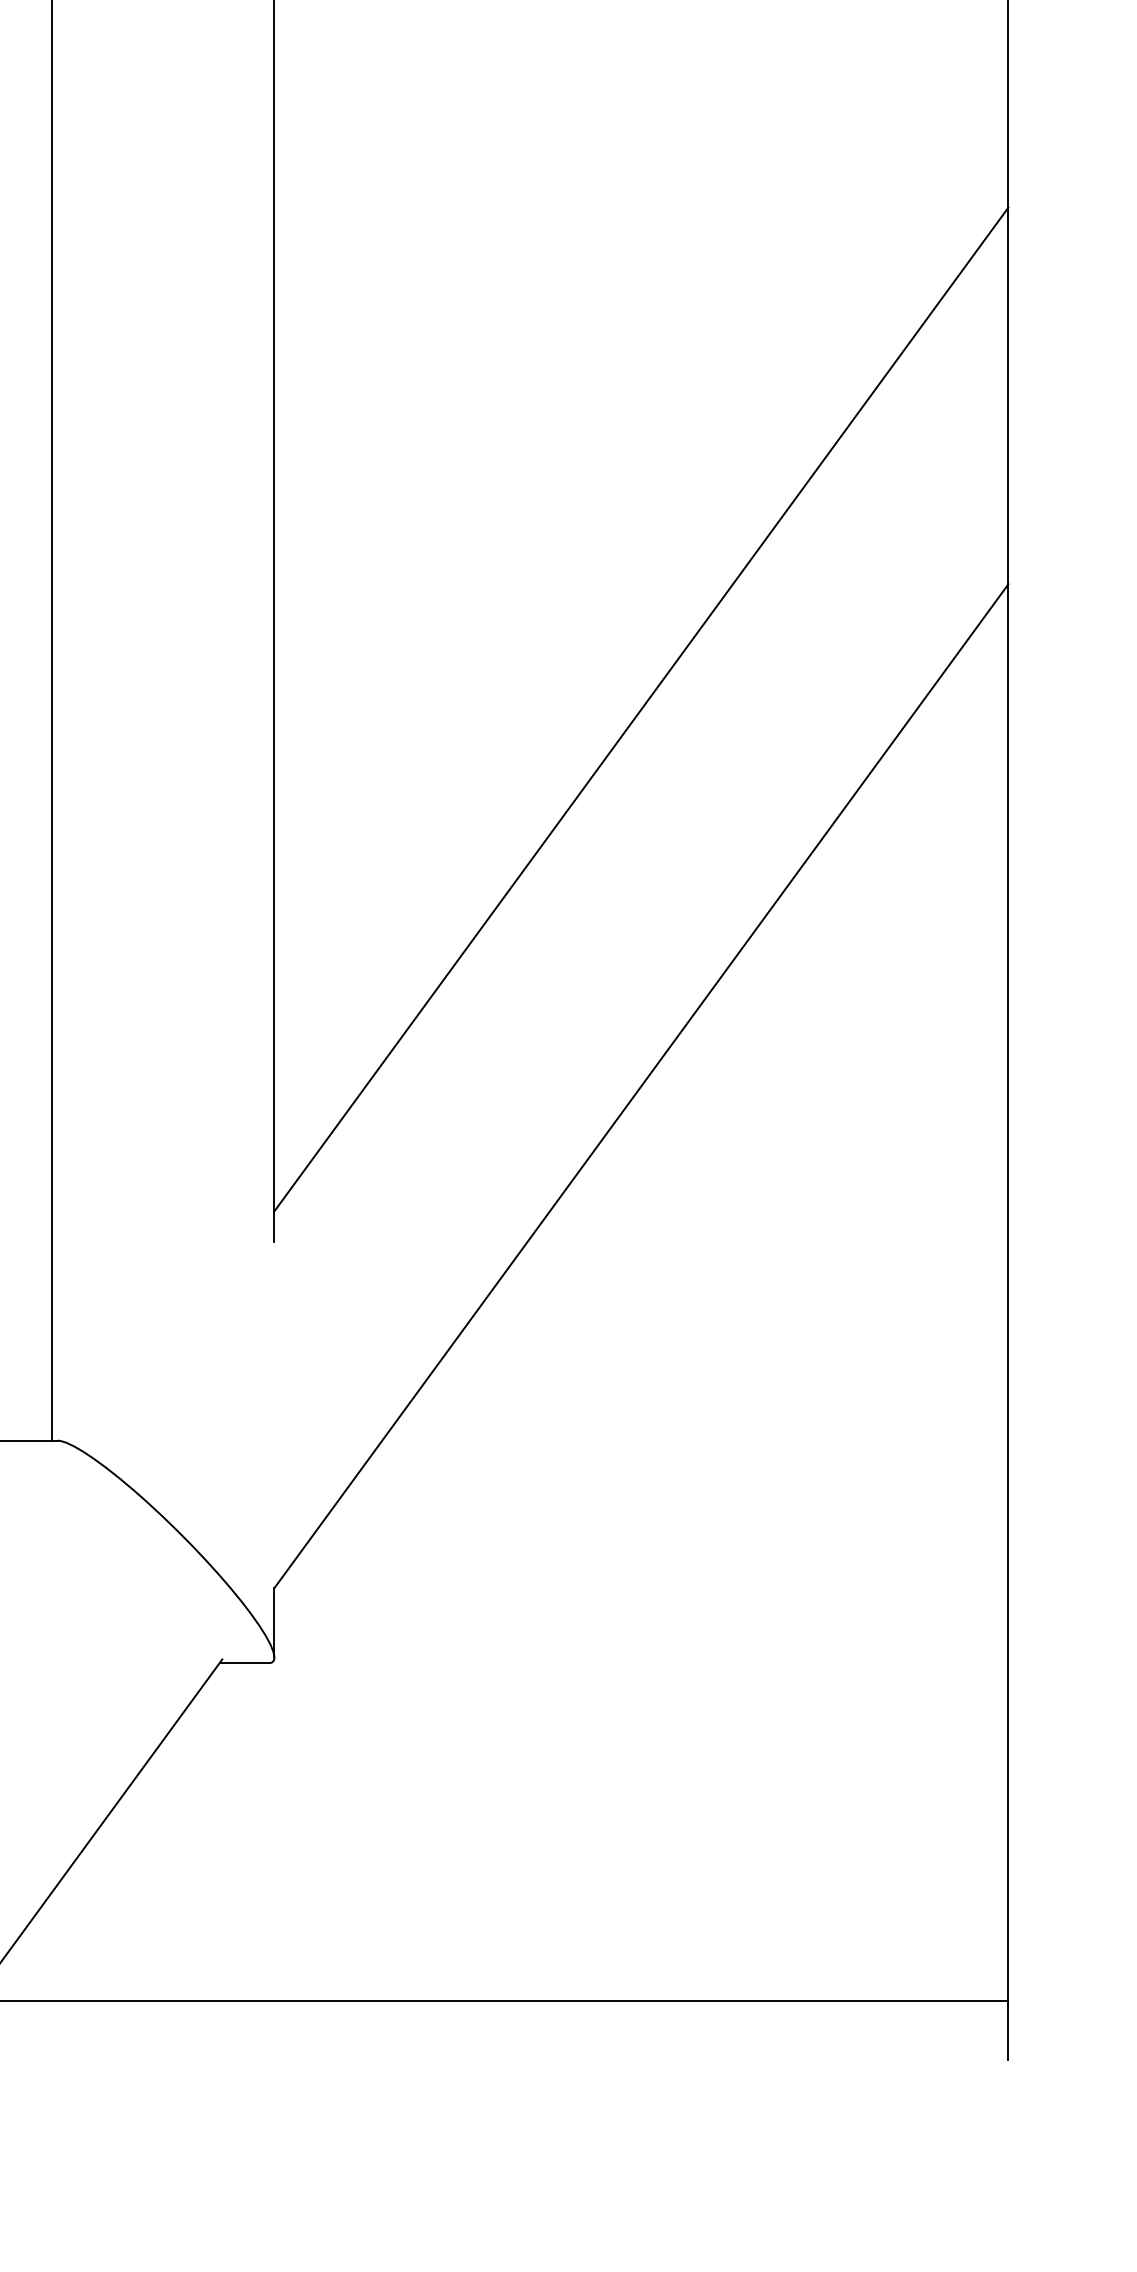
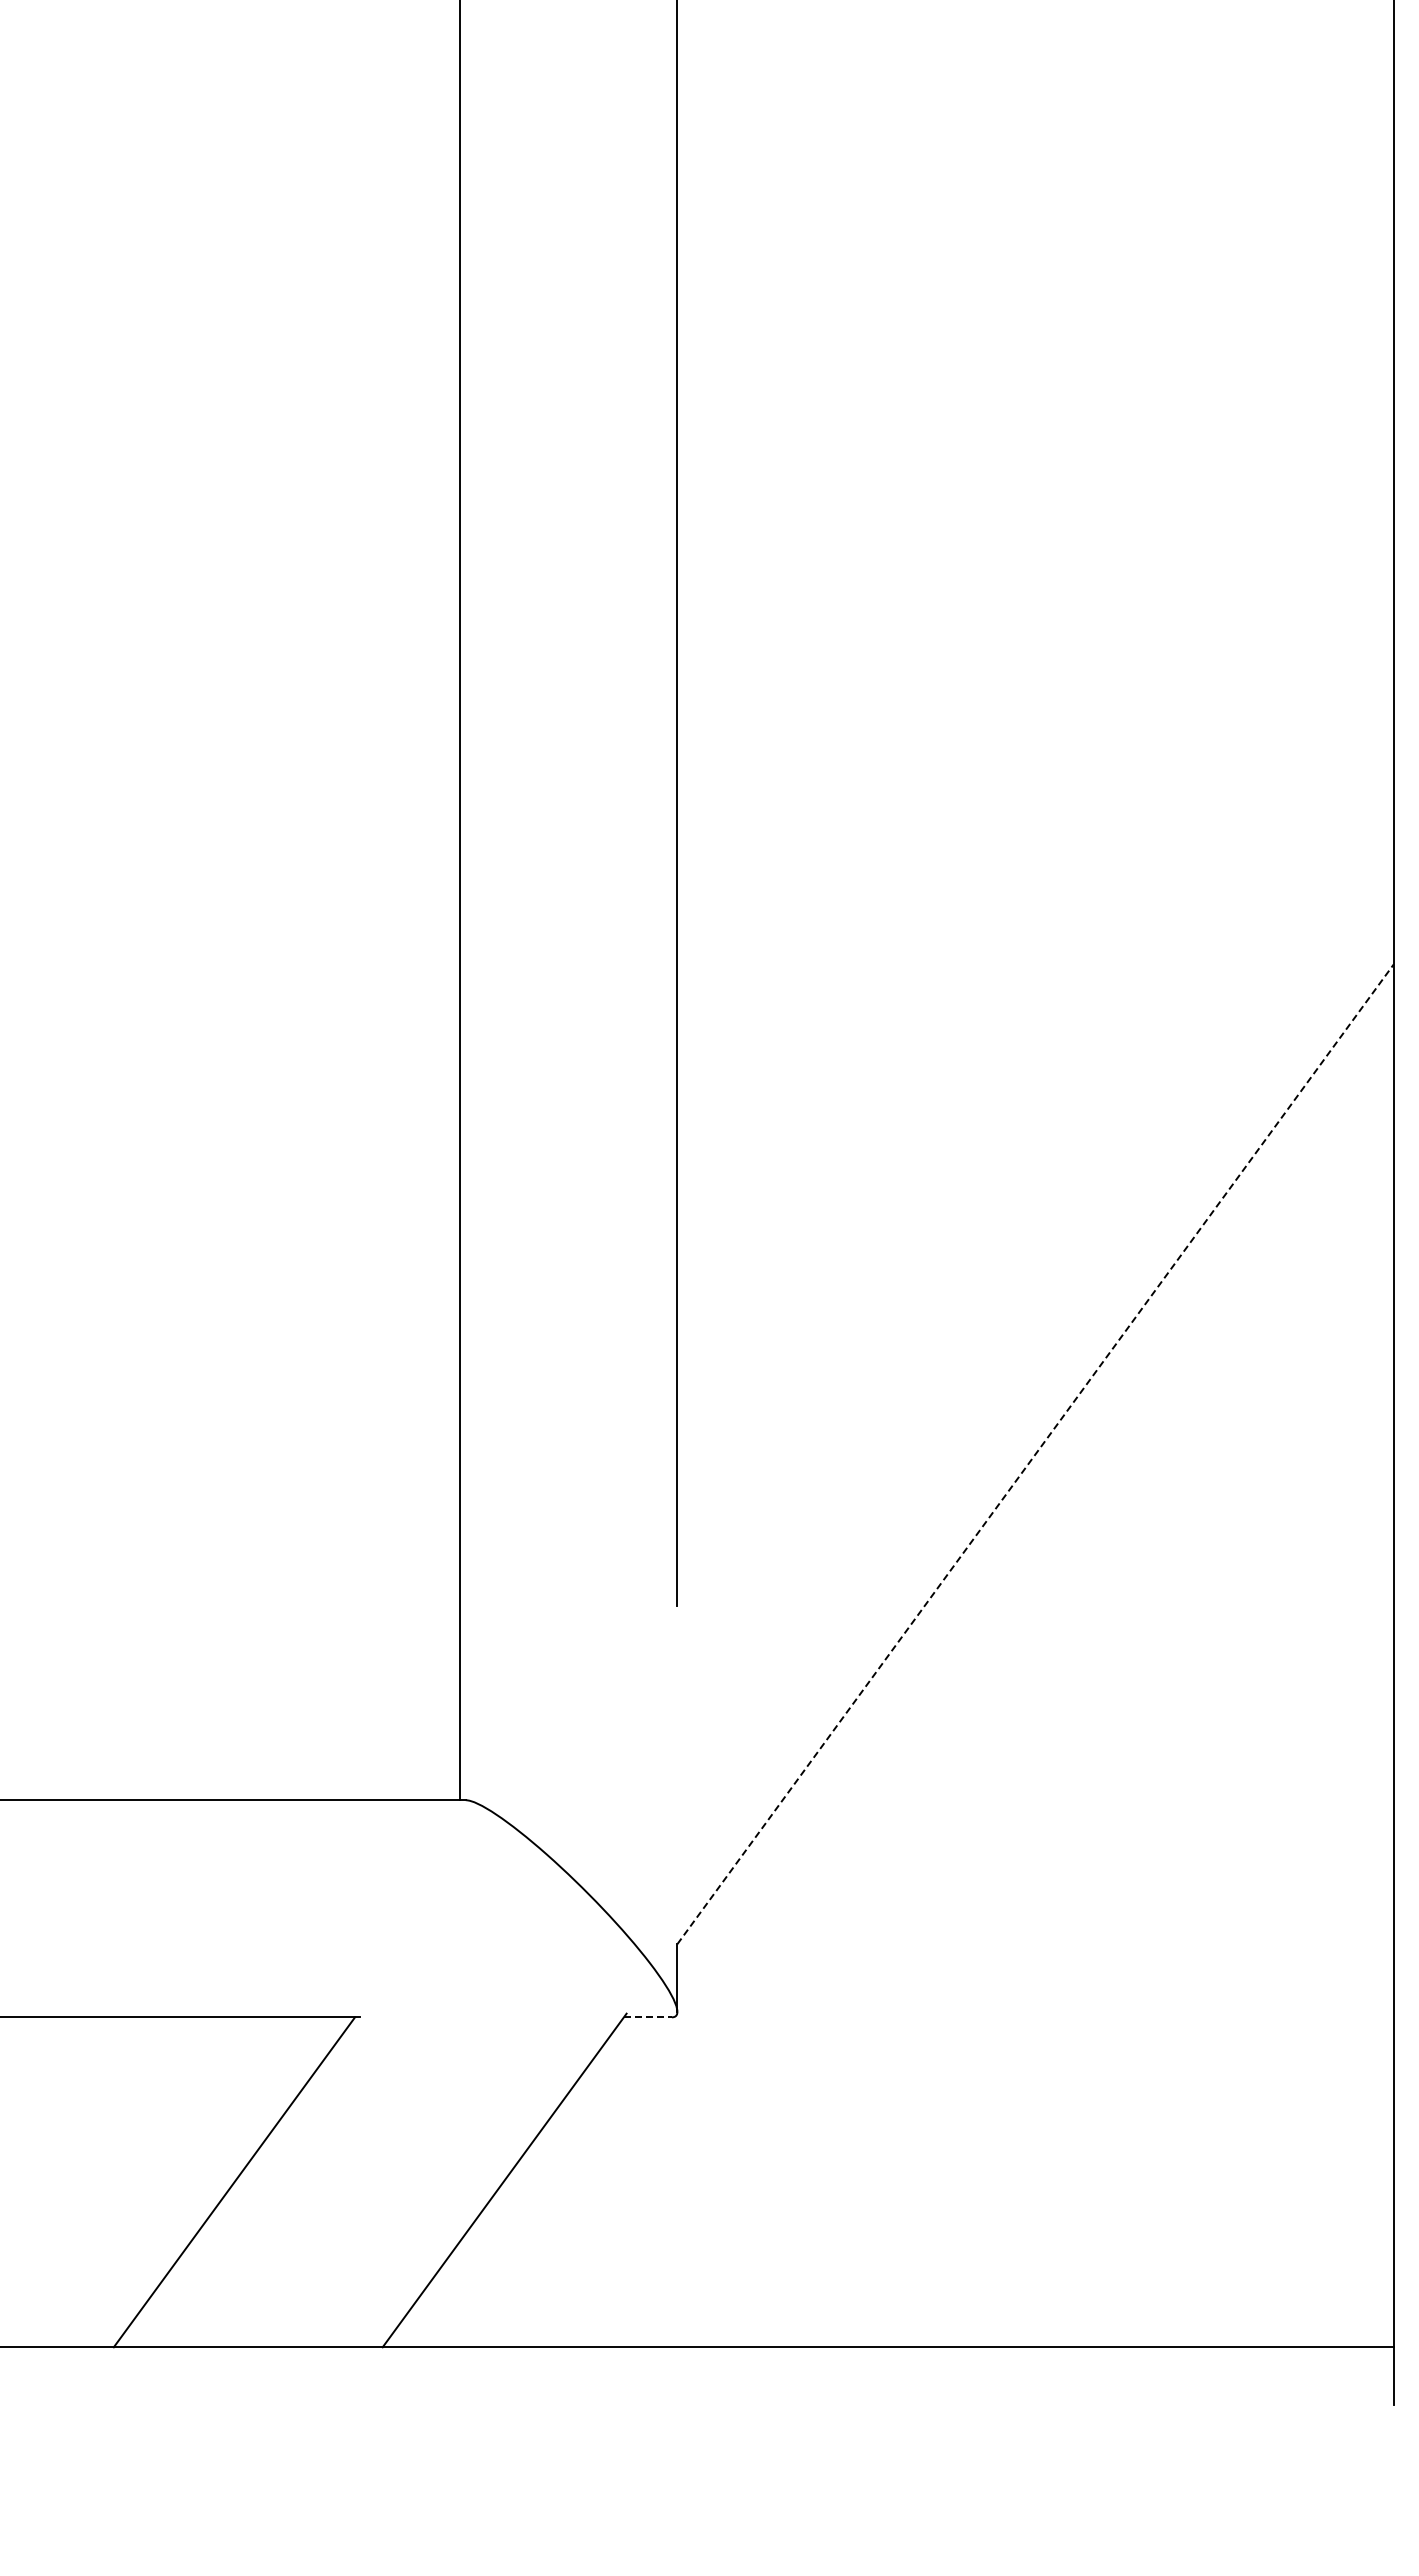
line: (641, 709) -> (1035, 1086), removed
line: (641, 1086) -> (1035, 1454), solid -> dashed
line: (243, 1663) -> (647, 2017), solid -> dashed

